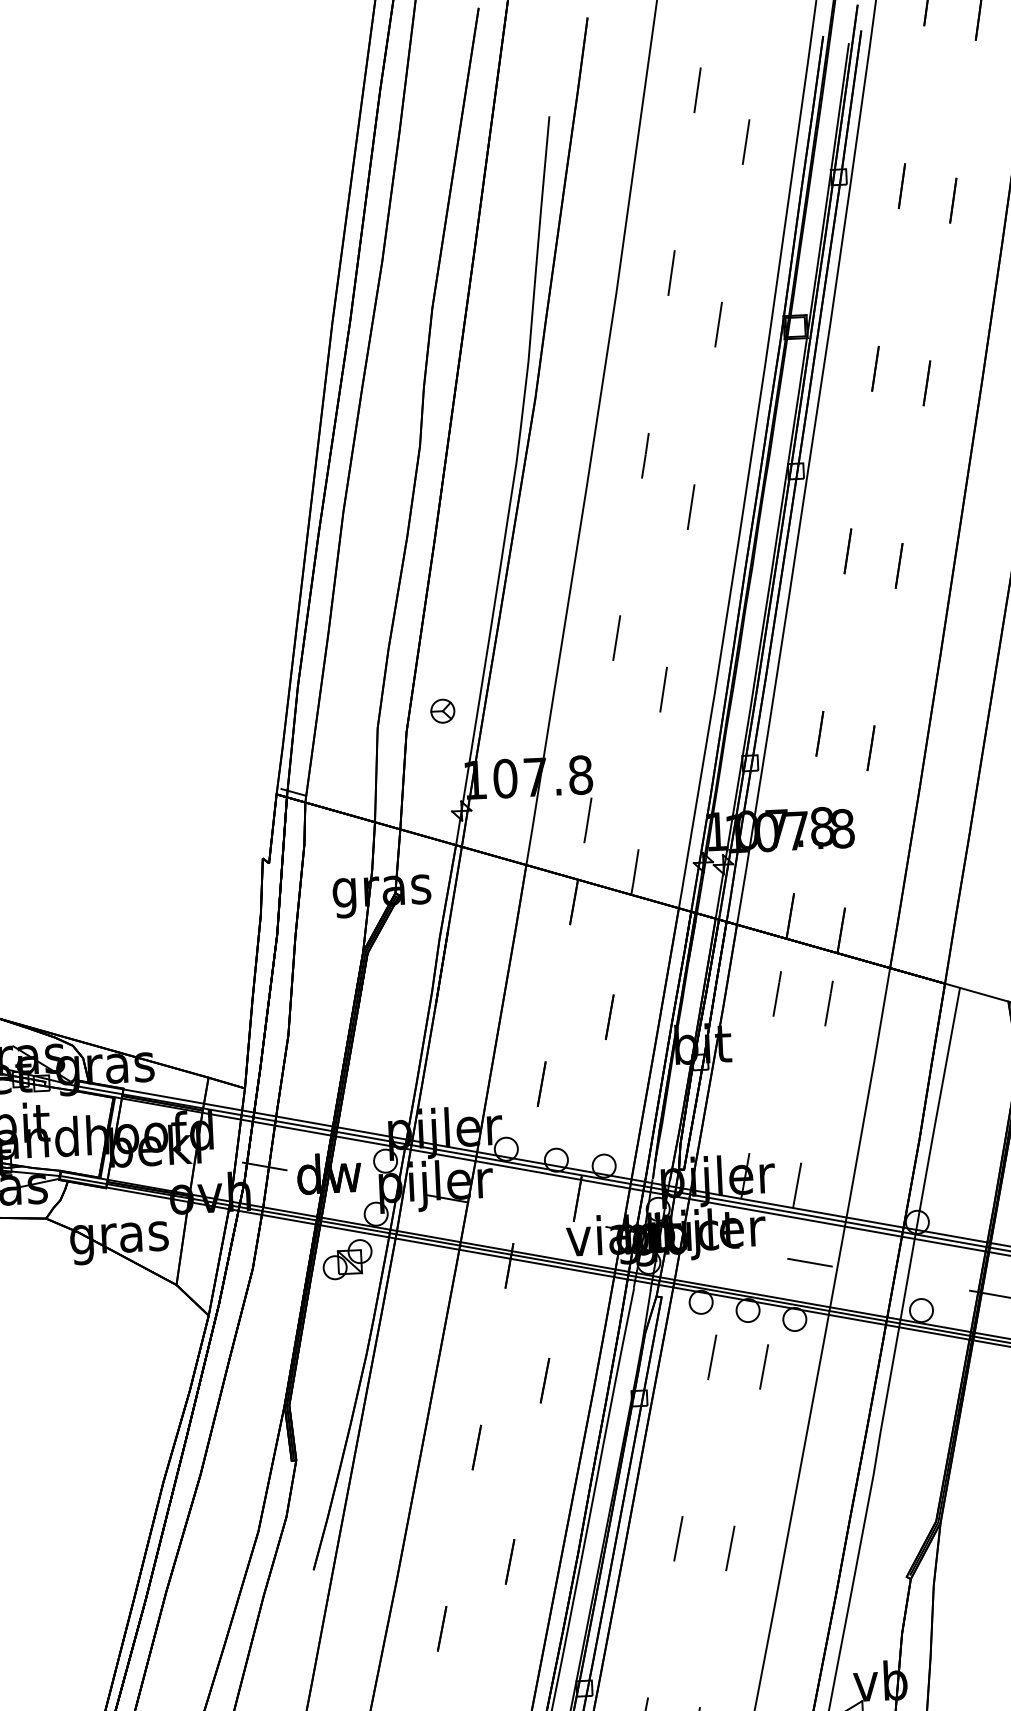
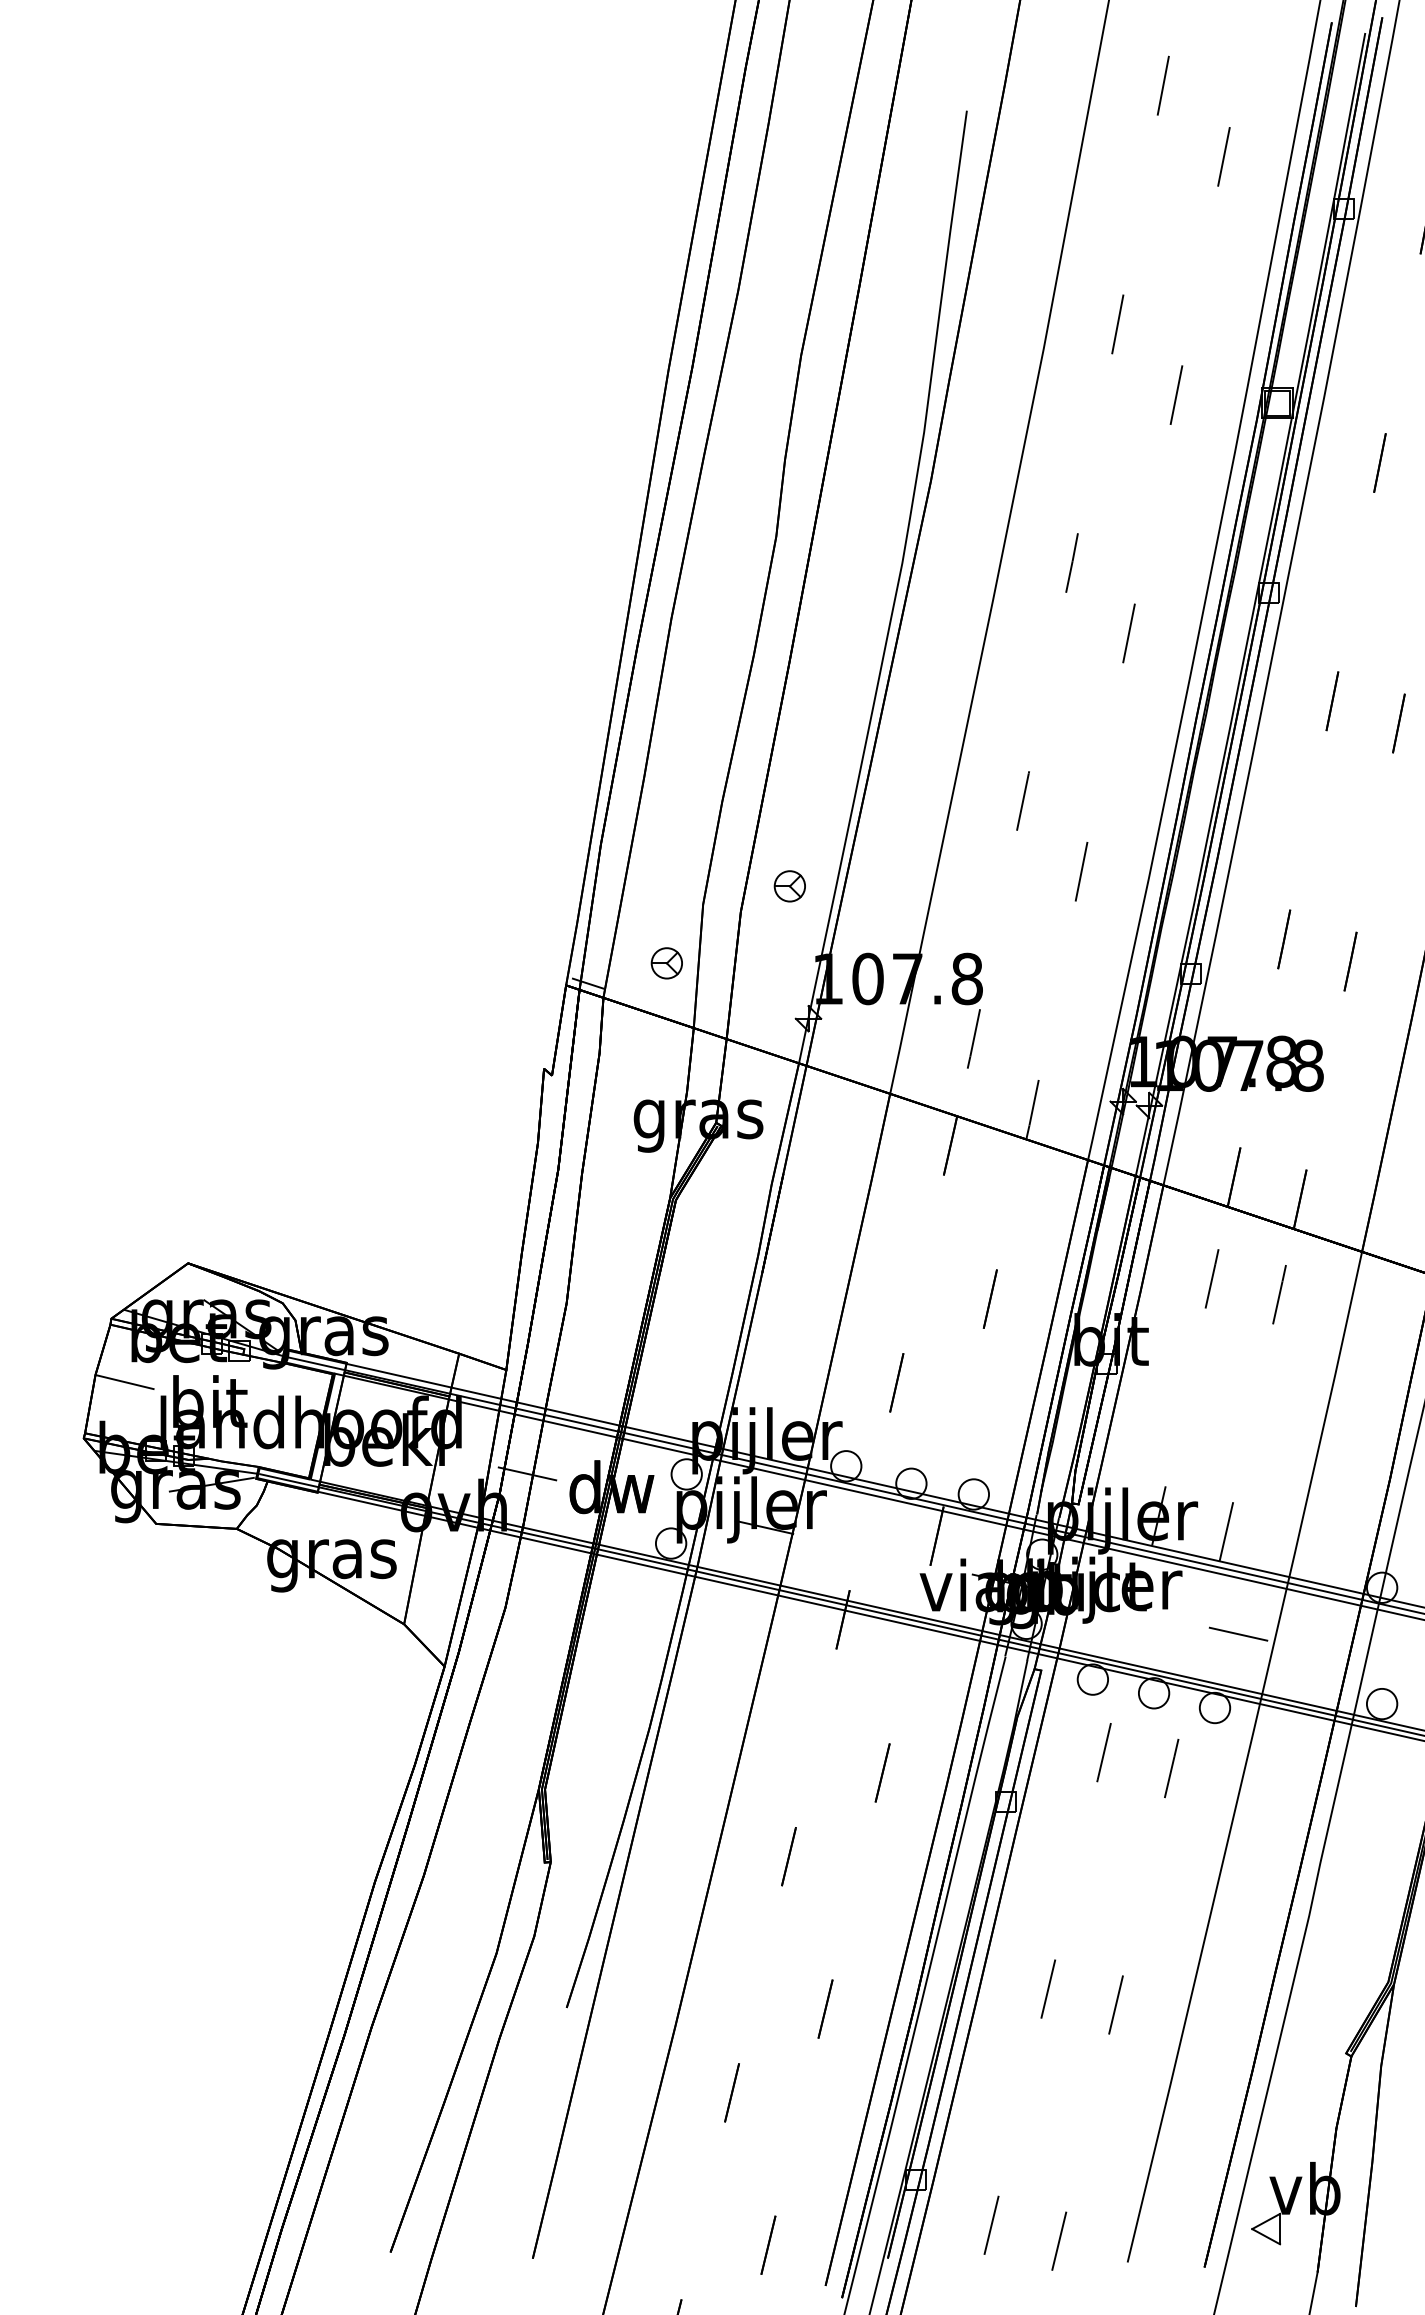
part: (351, 774) -> (666, 963), added
part: (347, 1259) -> (630, 1601), removed

